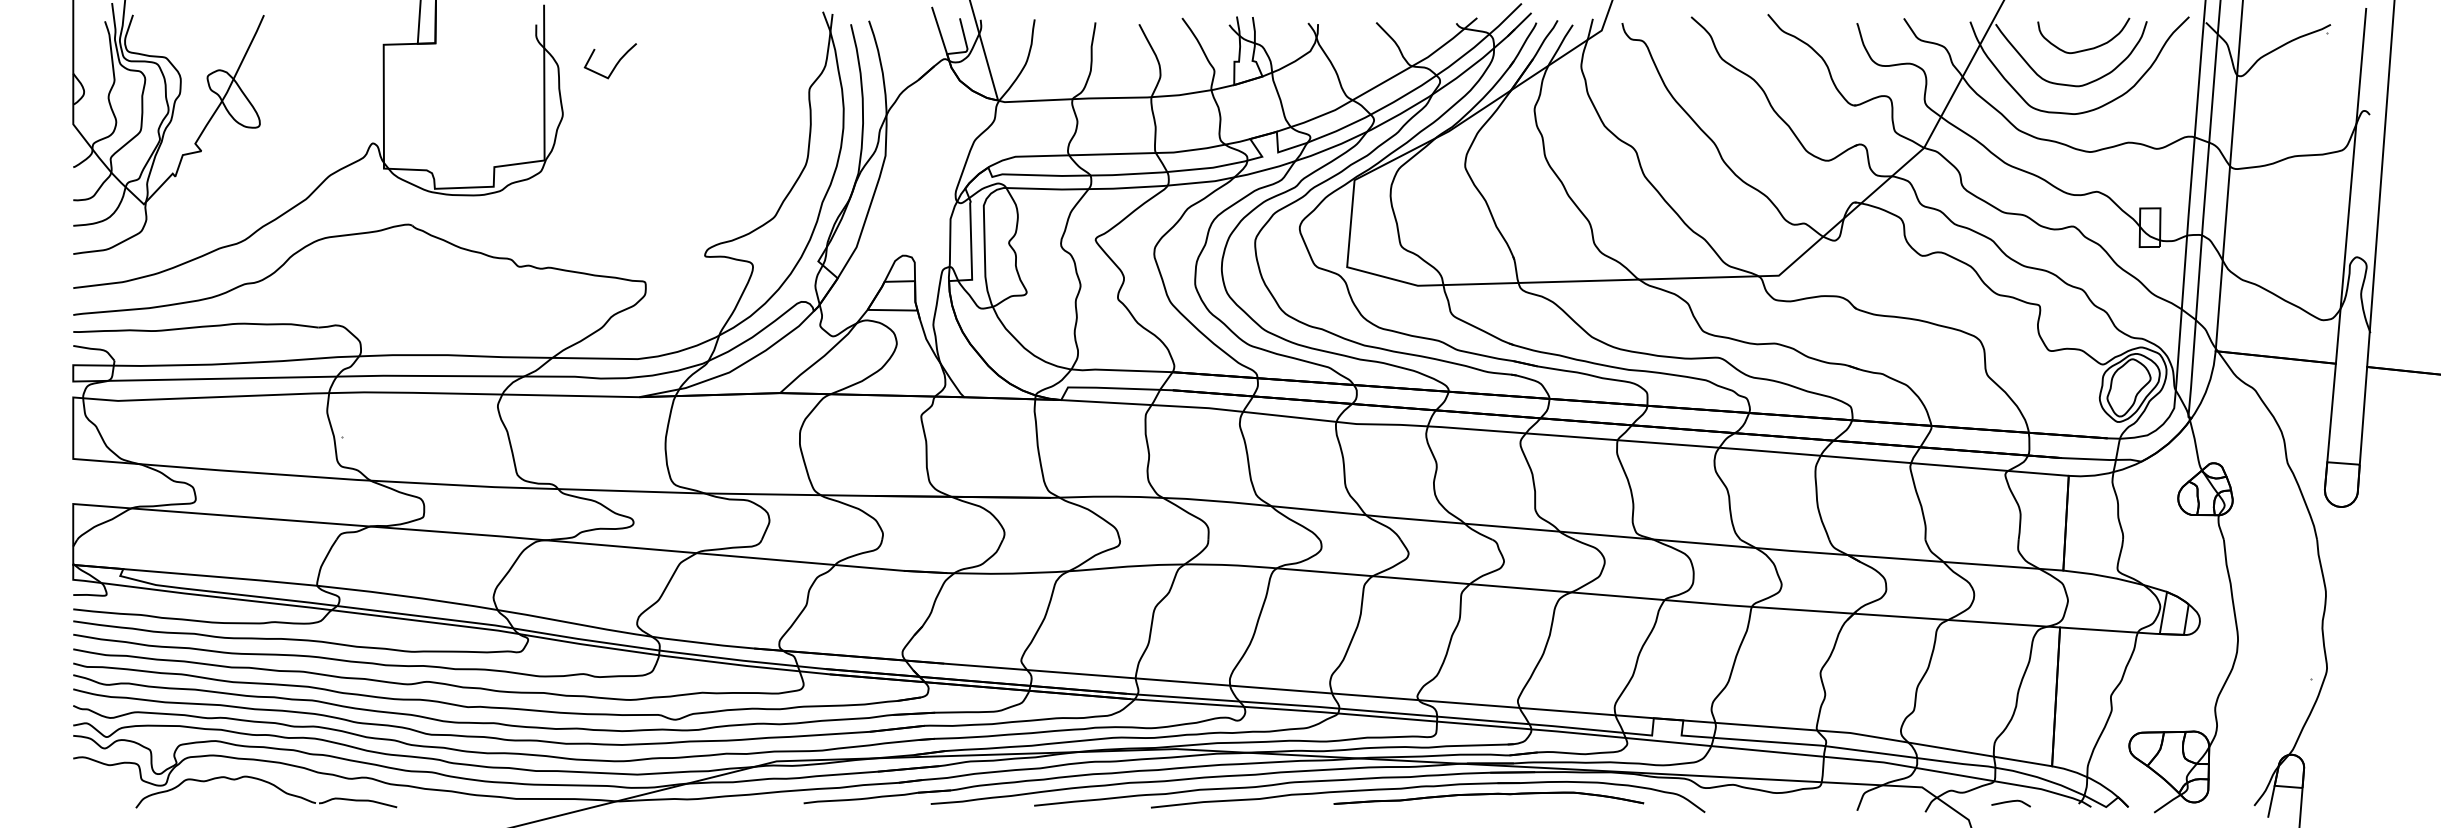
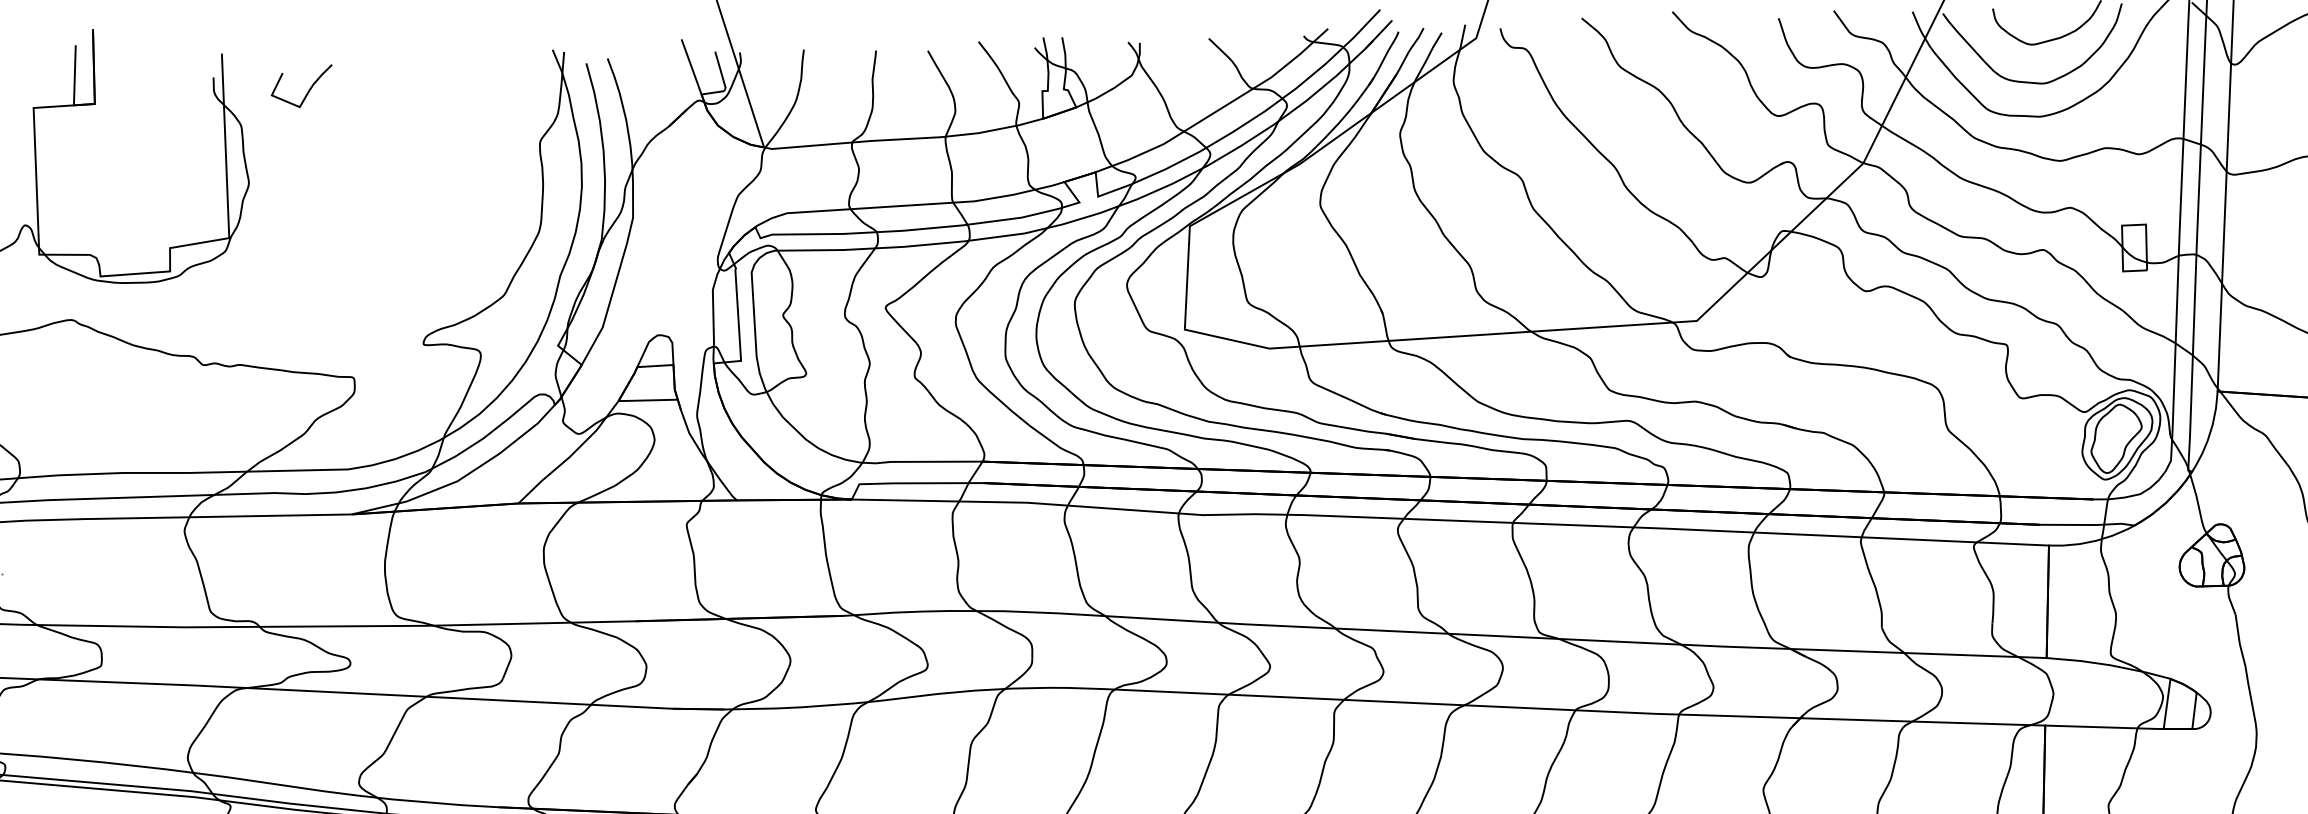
curve: (615, 64) -> (307, 90), moved

